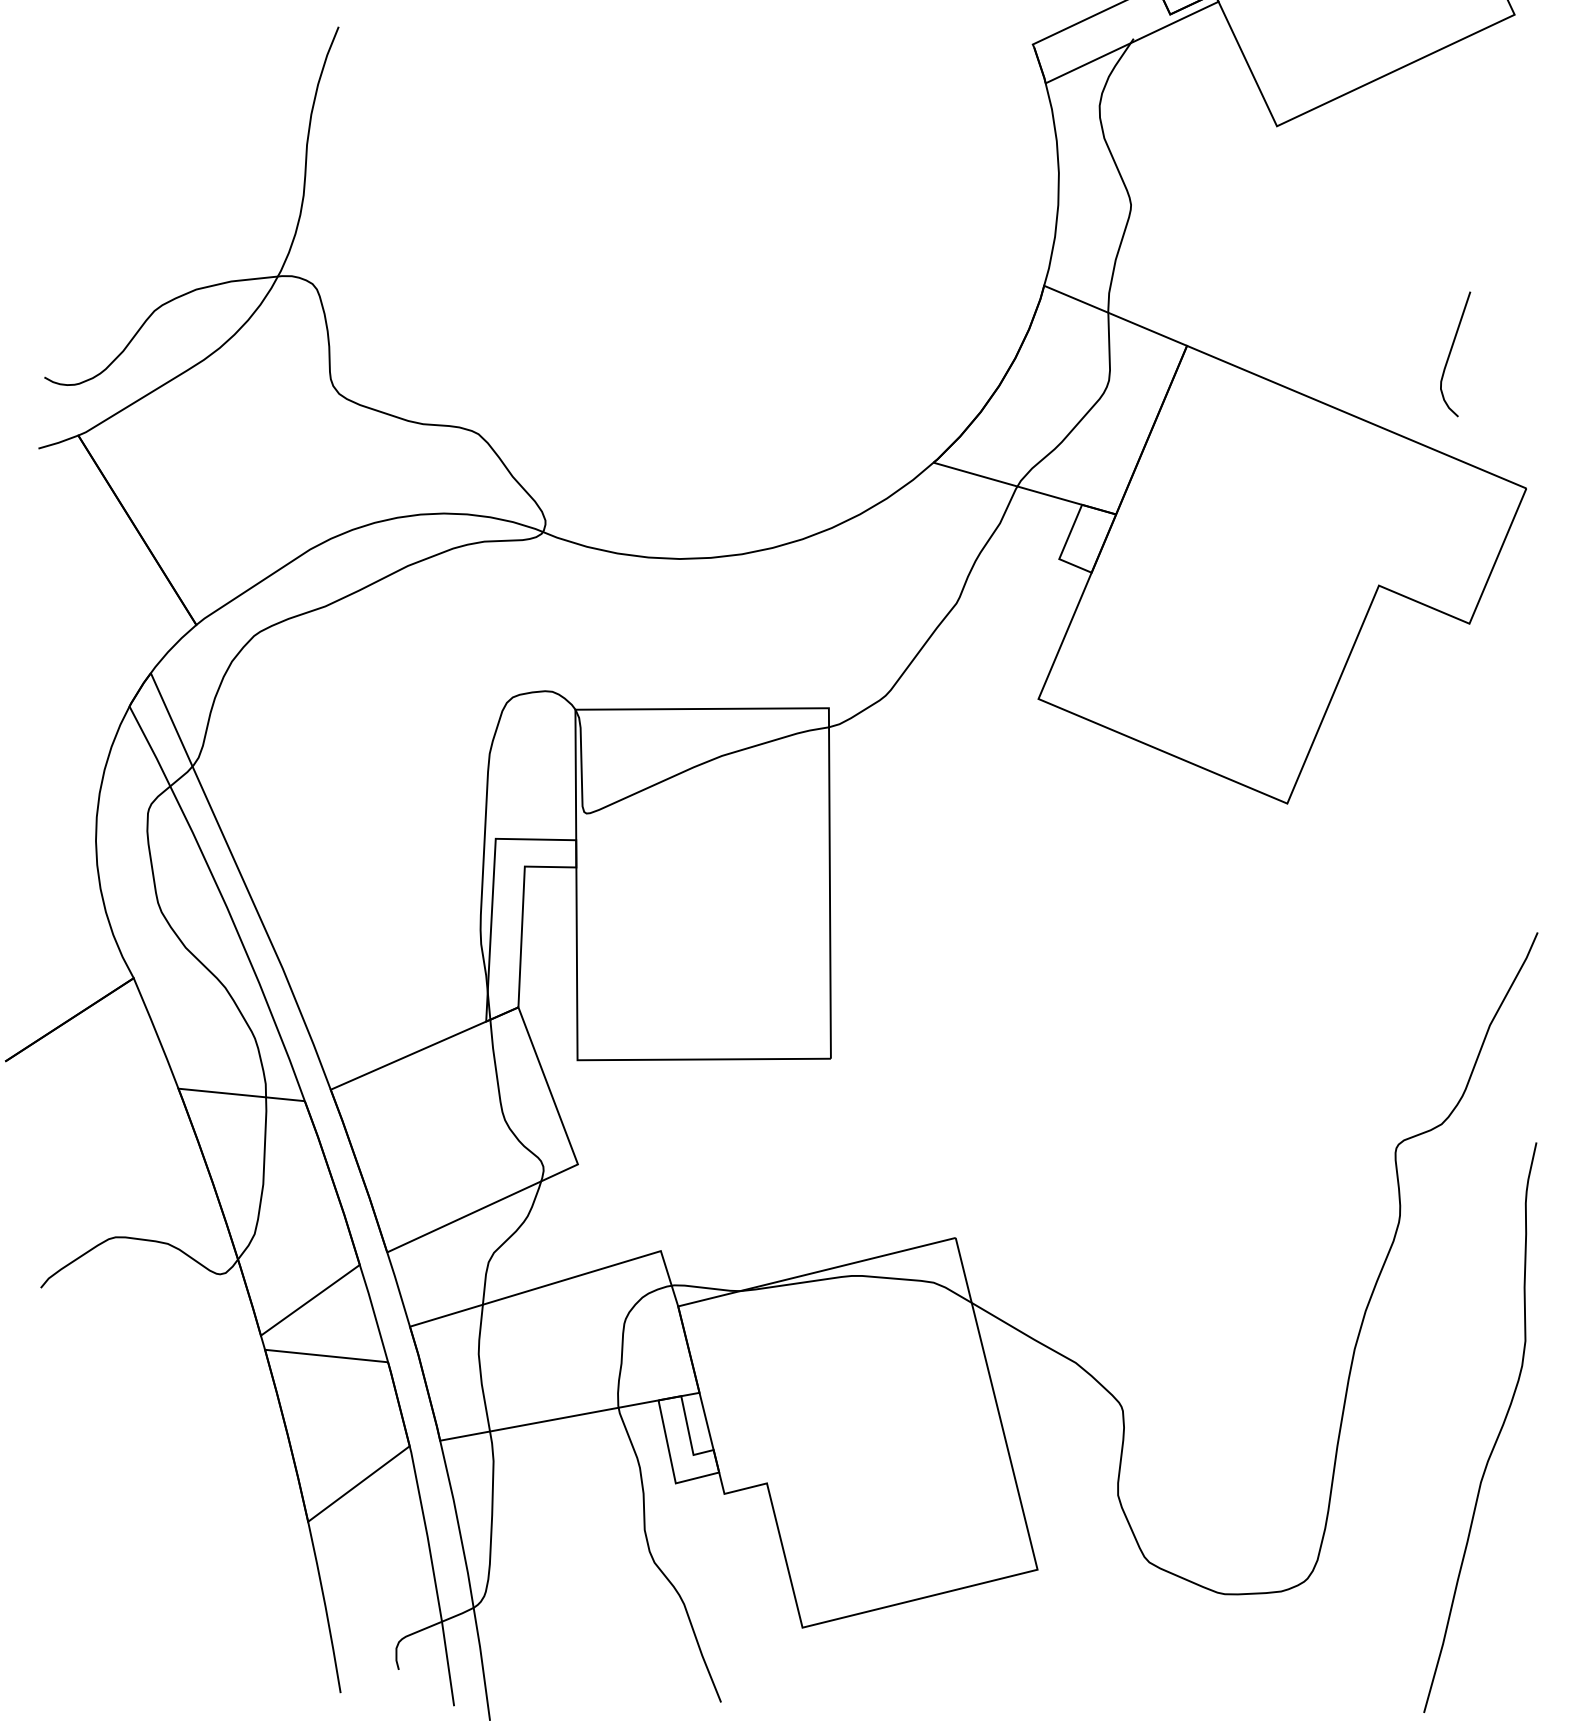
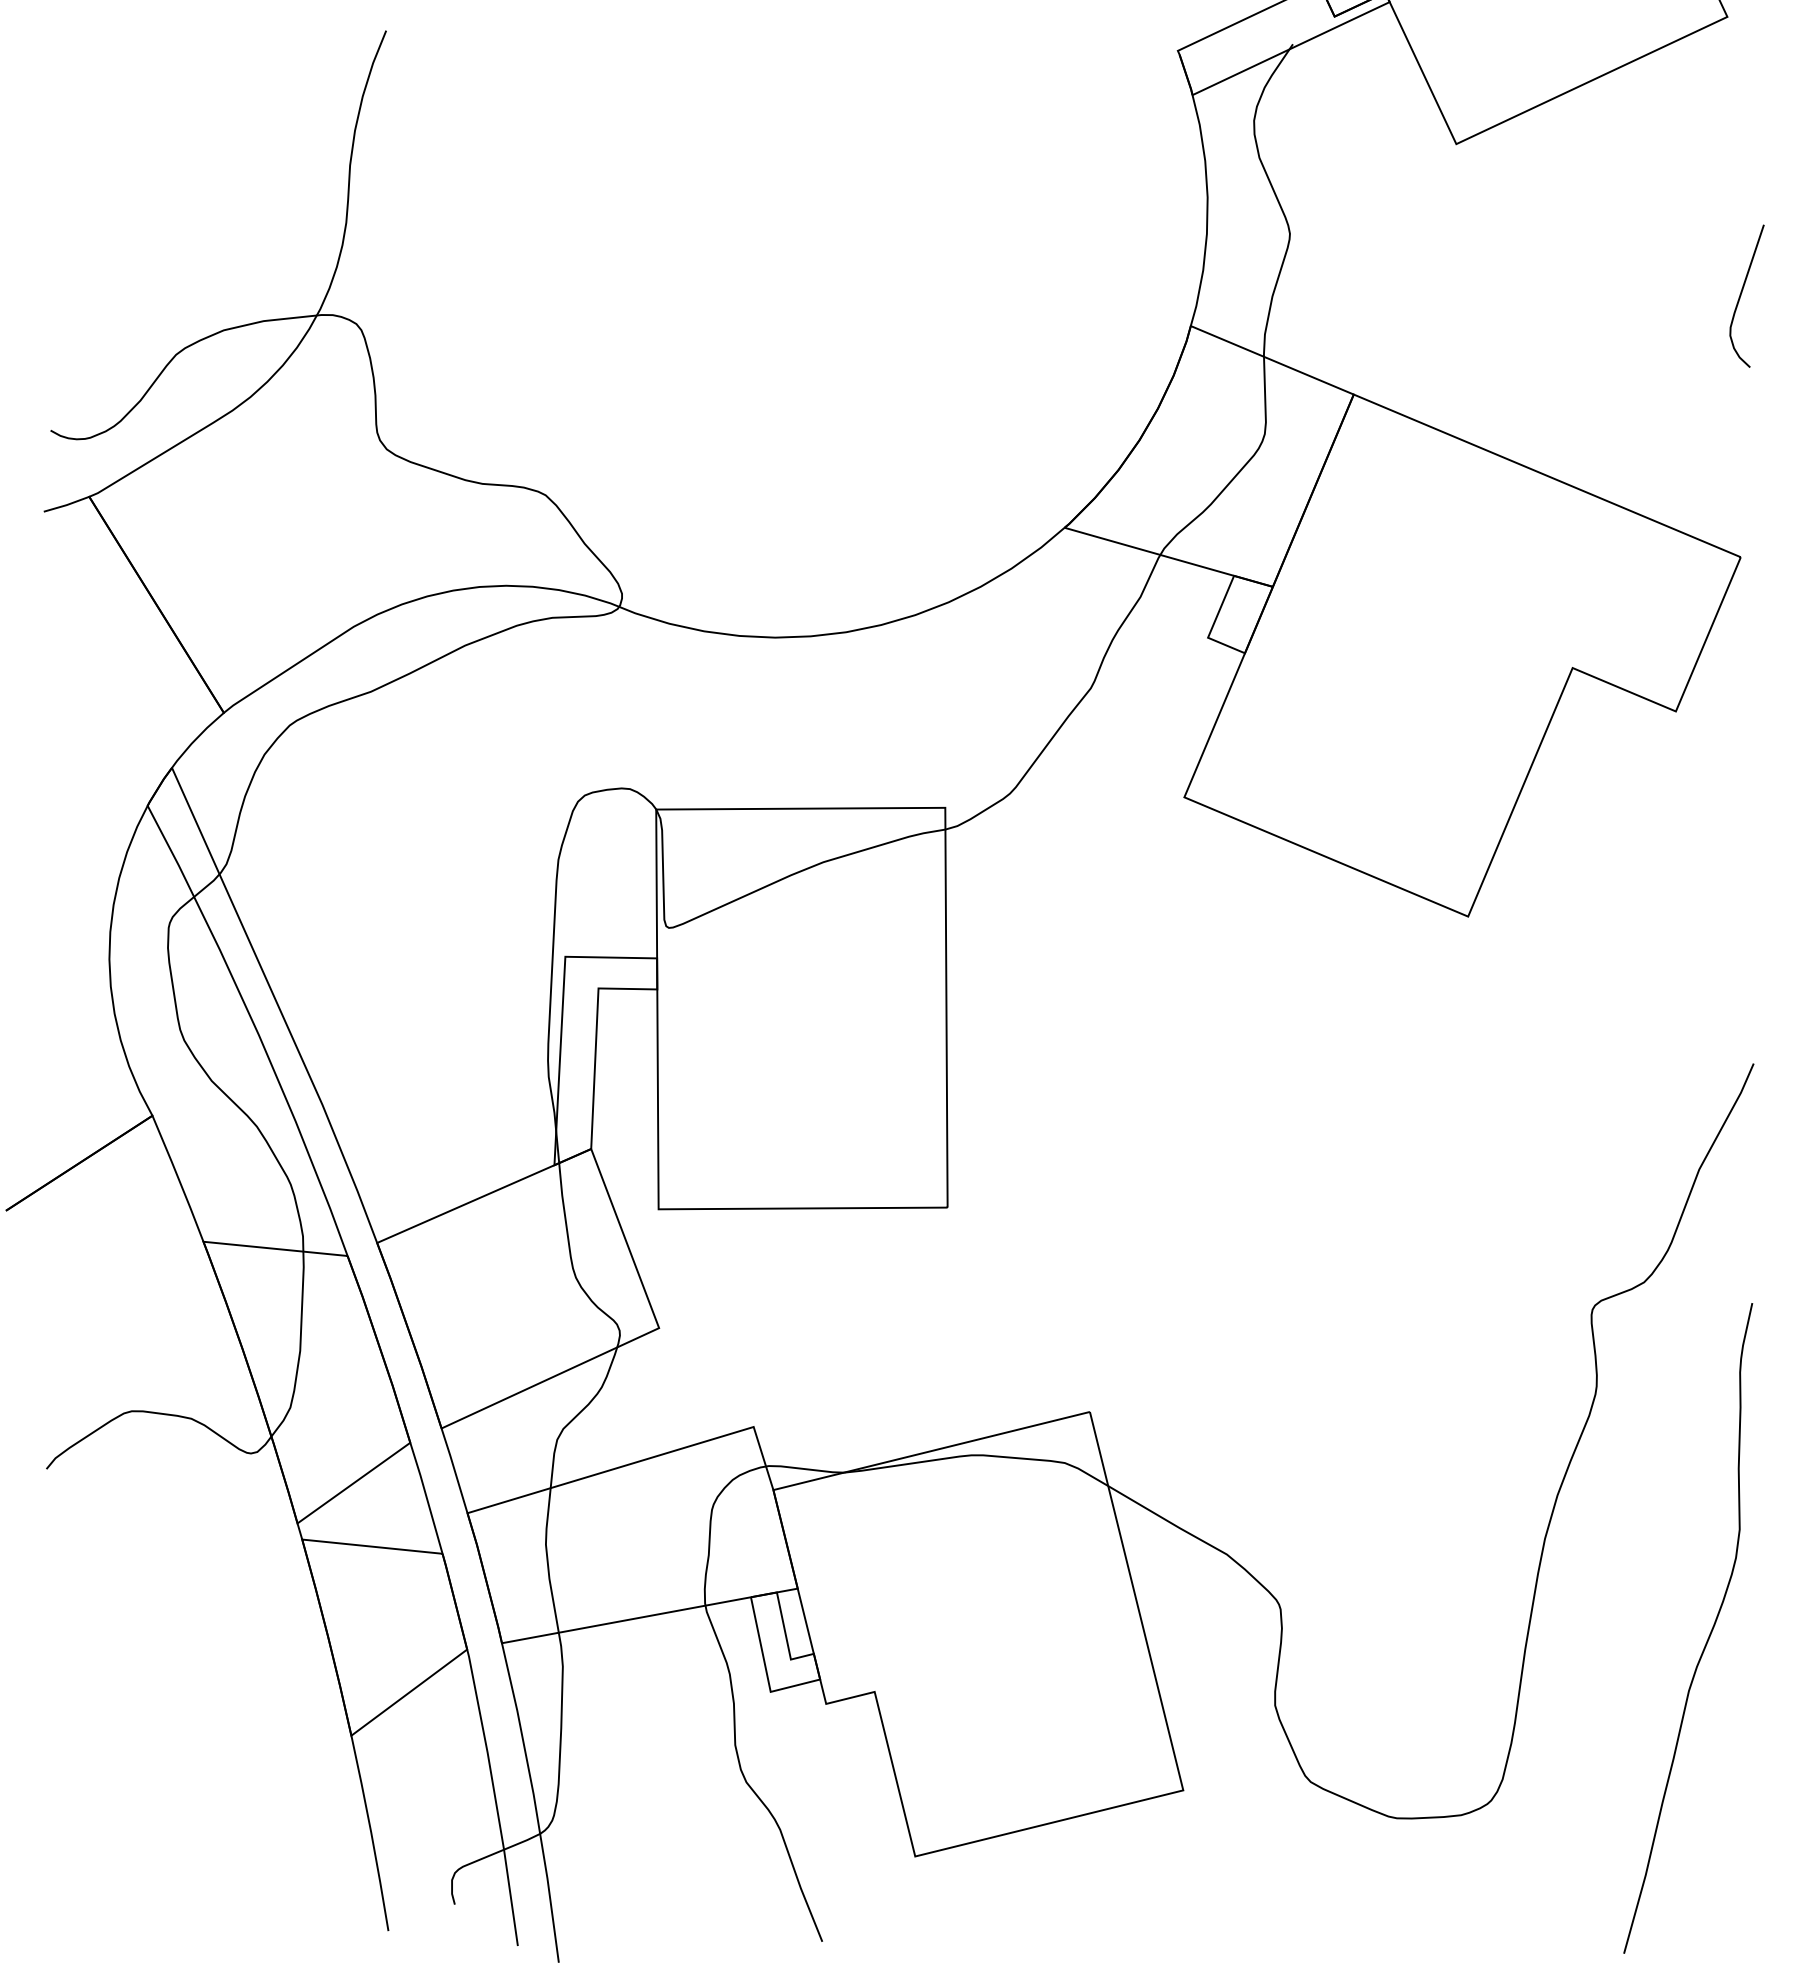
curve: (1451, 351) -> (1742, 292), moved

